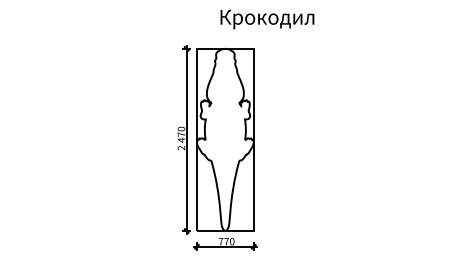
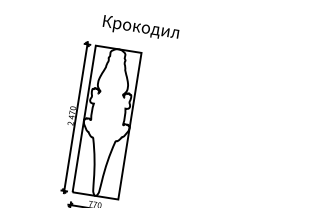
text: (267, 19) -> (141, 28), moved

